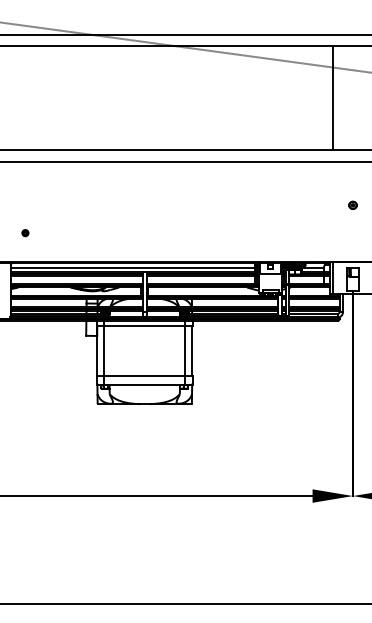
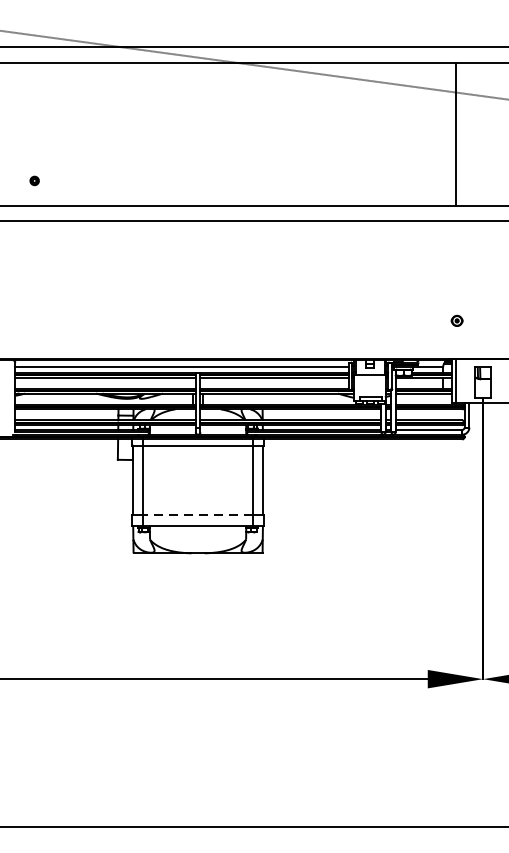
part: (352, 204) -> (456, 319), moved
part: (25, 233) -> (34, 181), moved
line: (144, 376) -> (197, 515), solid -> dashed

